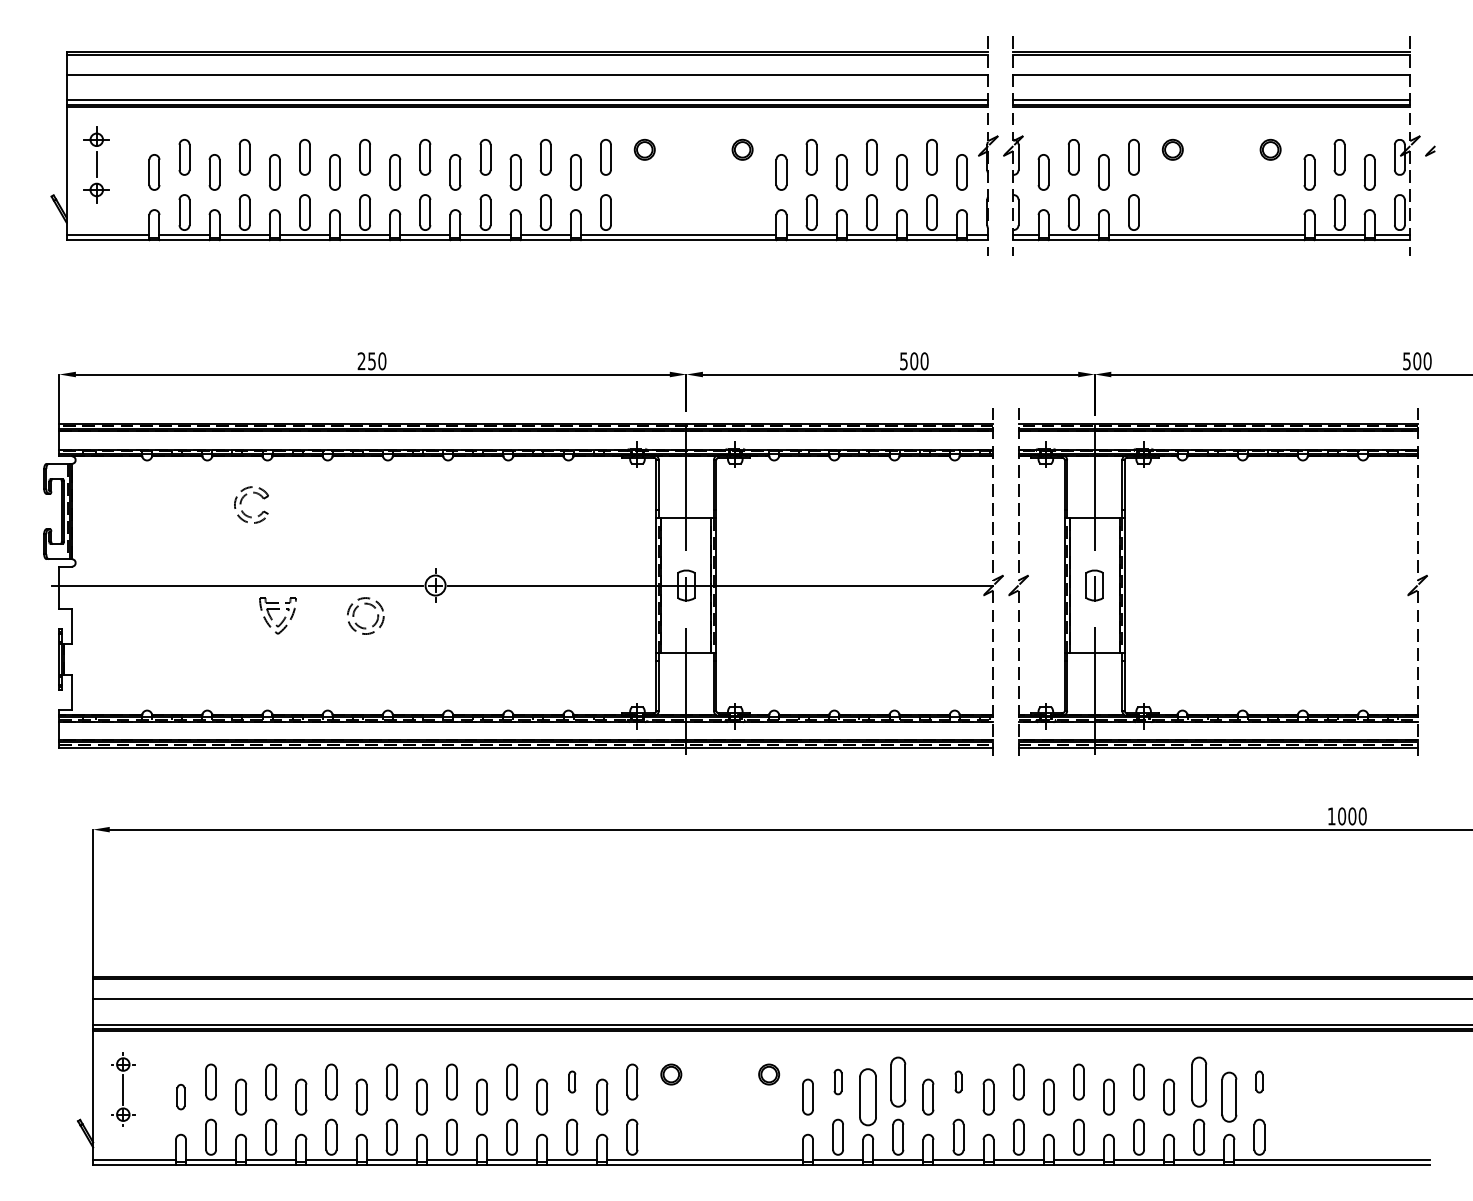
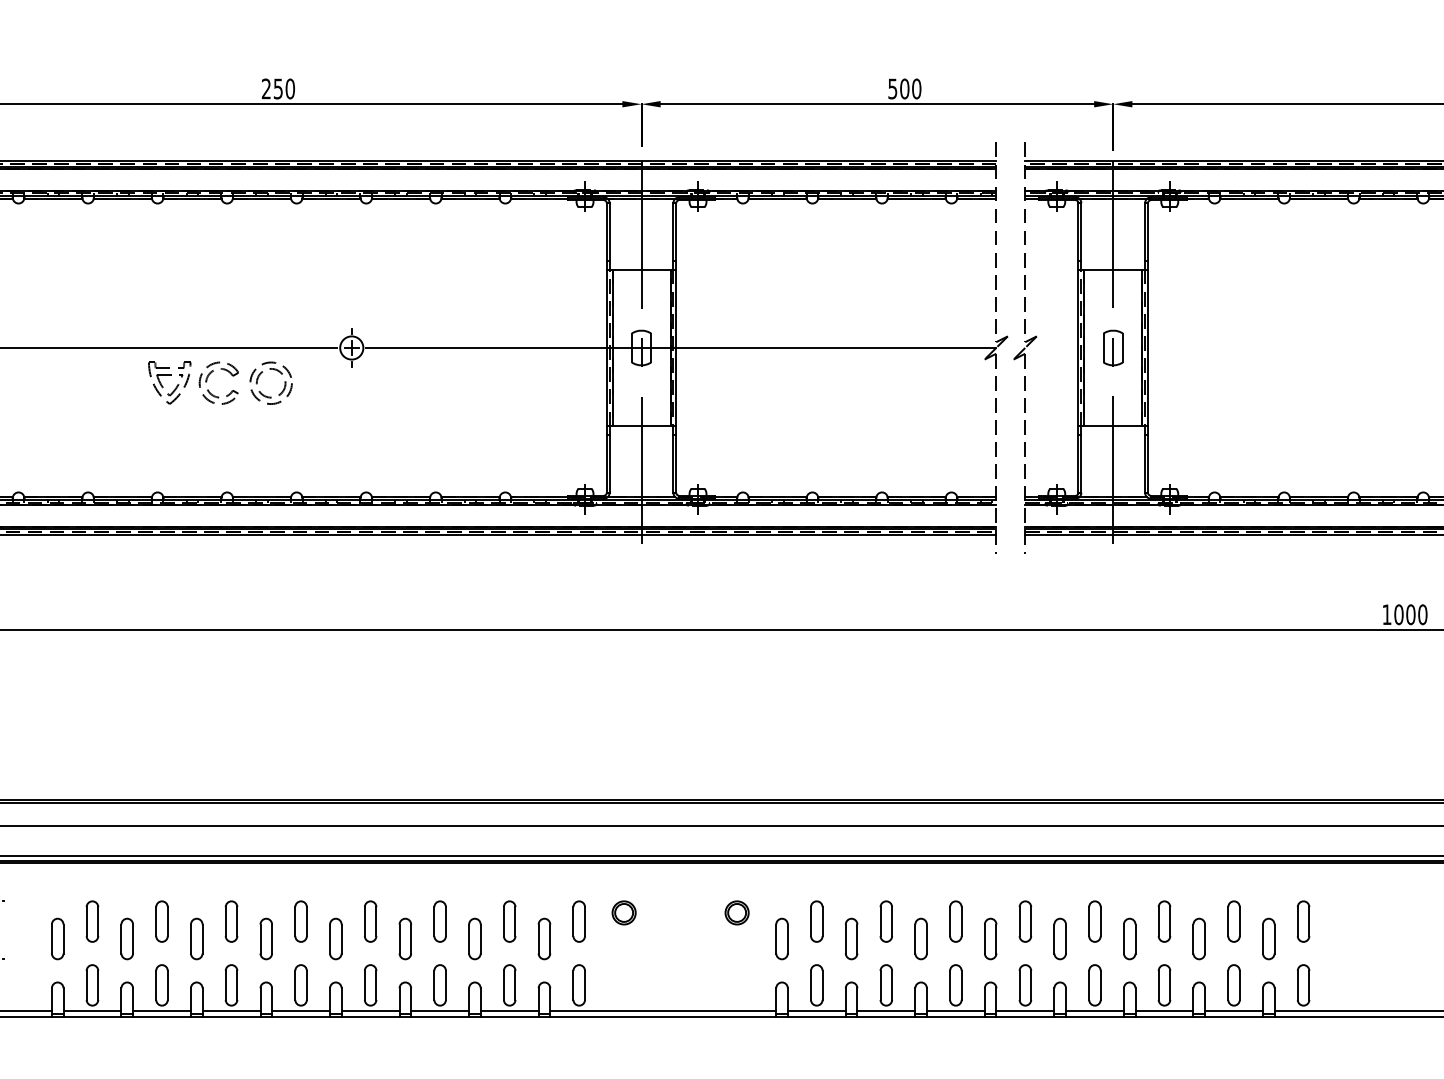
part: (242, 500) -> (208, 377), moved
part: (572, 1081) -> (509, 920), size x1.67
part: (837, 1081) -> (816, 920), size x1.43
part: (898, 1081) -> (886, 920), size x0.71
part: (958, 1081) -> (955, 920), size x1.67
part: (1199, 1081) -> (1234, 920), size x0.71
part: (1259, 1081) -> (1303, 920), size x1.67
part: (180, 1096) -> (57, 938), size x1.43
part: (868, 1096) -> (851, 938), size x0.62
part: (1229, 1096) -> (1268, 938), size x0.71

